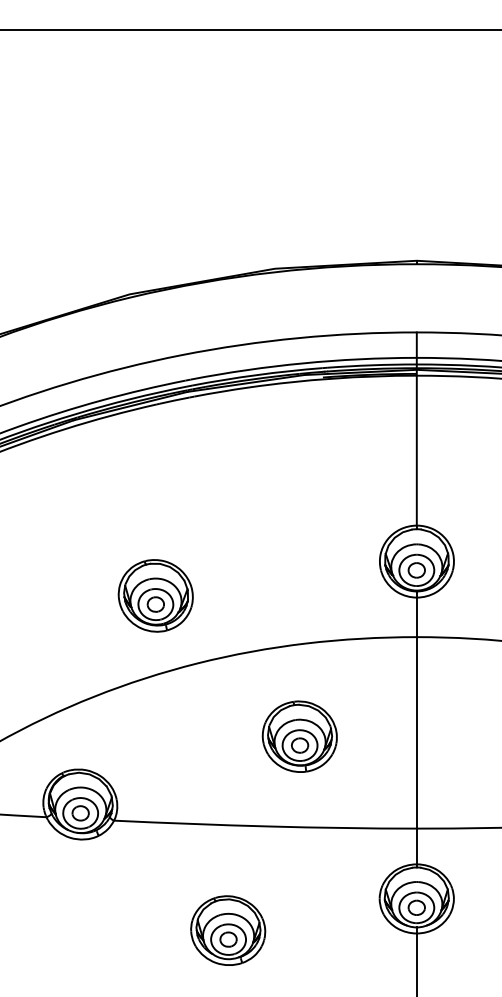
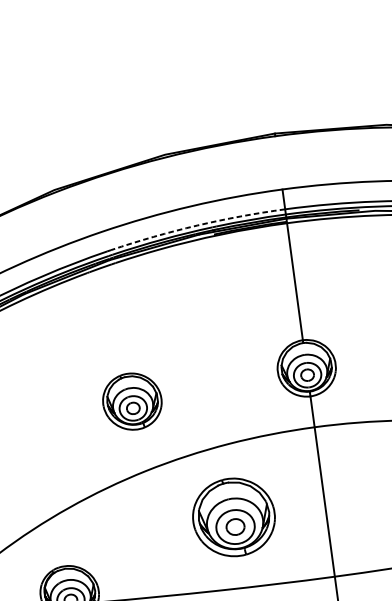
arc: (303, 363) -> (197, 225), solid -> dashed
part: (155, 595) -> (132, 401), moved
part: (299, 736) -> (233, 517), size x1.4

